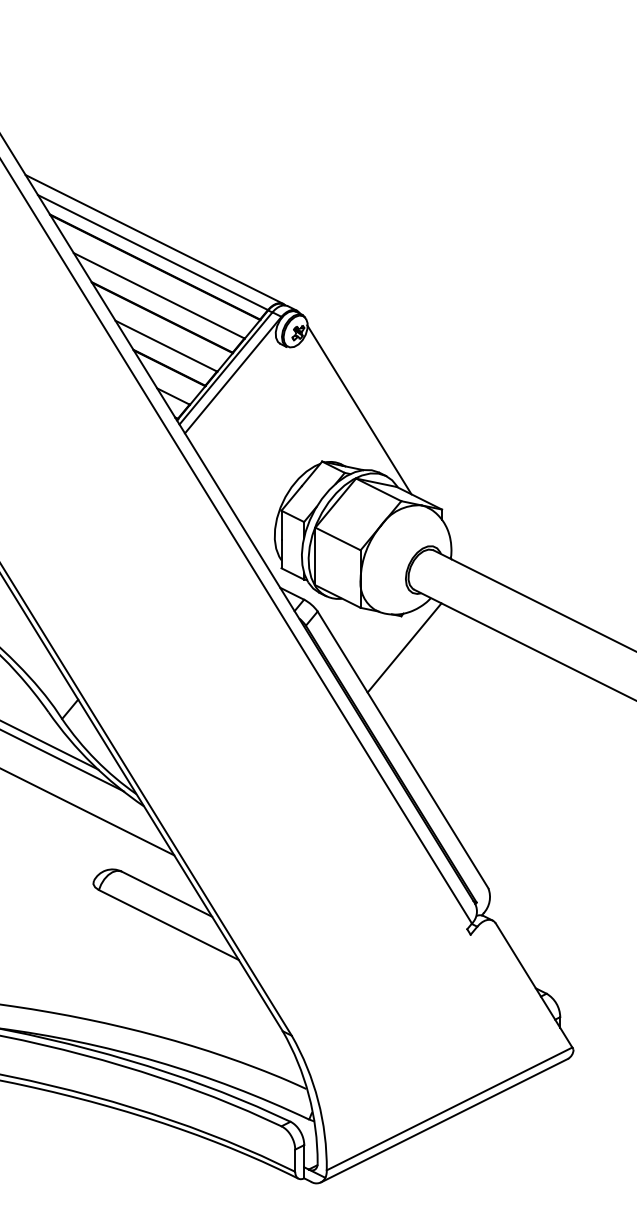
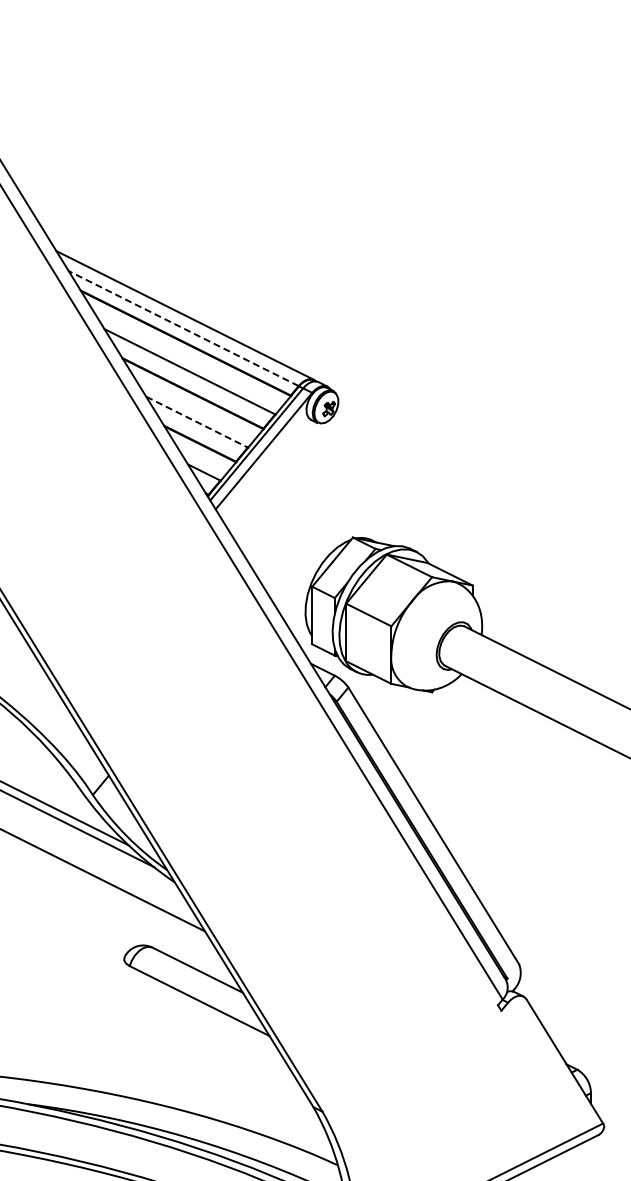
line: (152, 252) -> (183, 328), solid -> dashed
line: (166, 346) -> (197, 422), solid -> dashed
line: (359, 409) -> (390, 485), removed
line: (404, 647) -> (435, 723), removed

